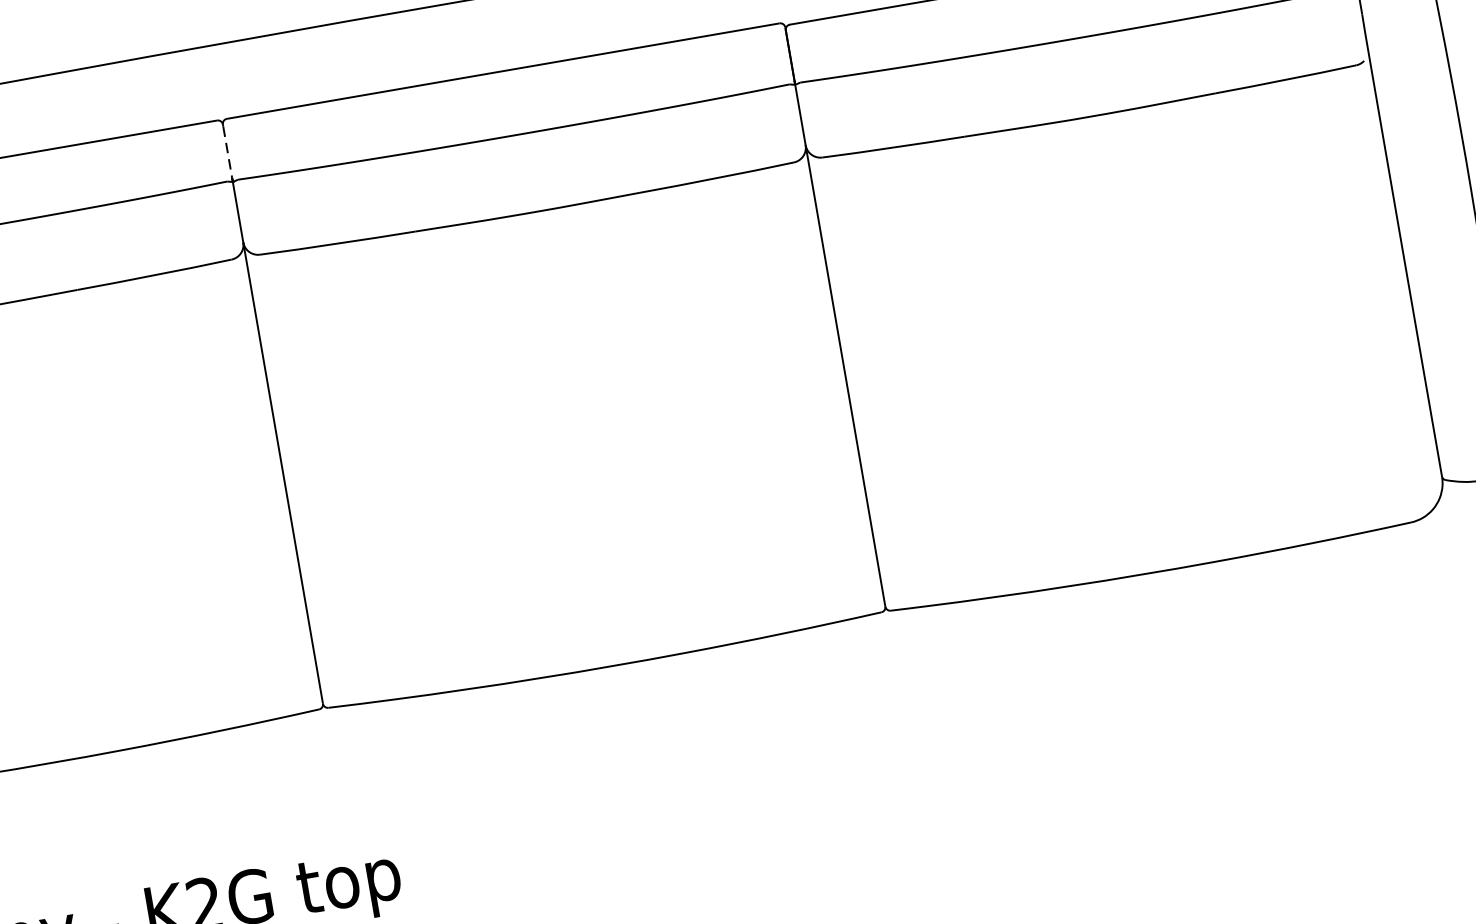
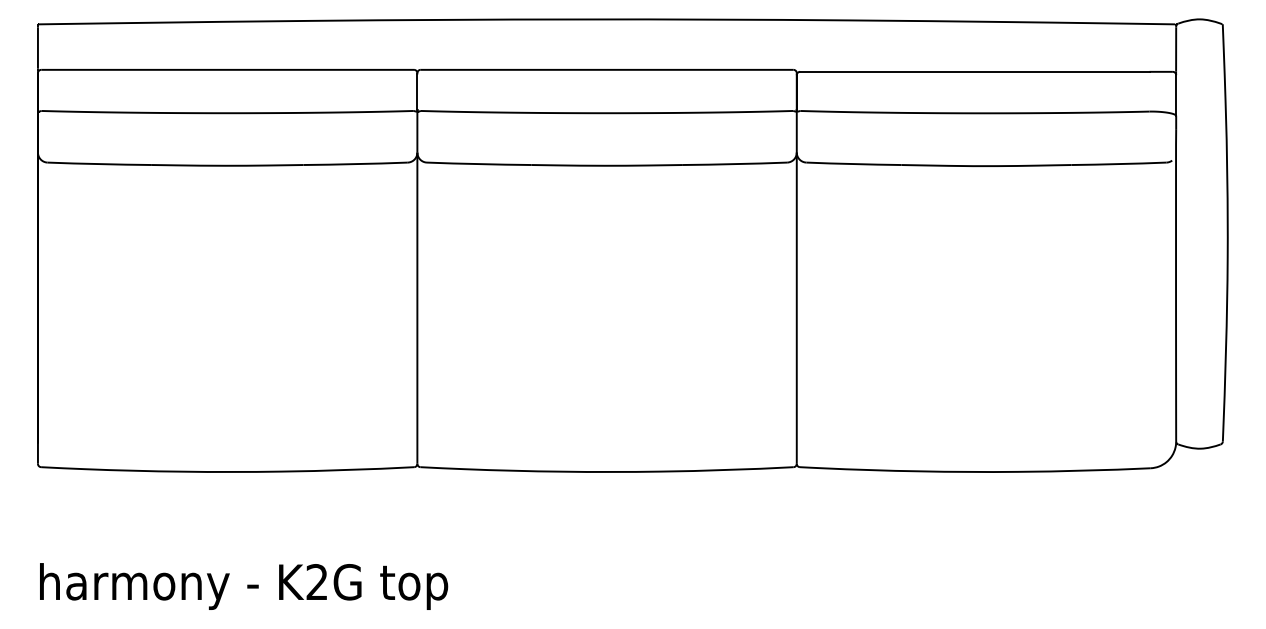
line: (228, 153) -> (417, 92), dashed -> solid

